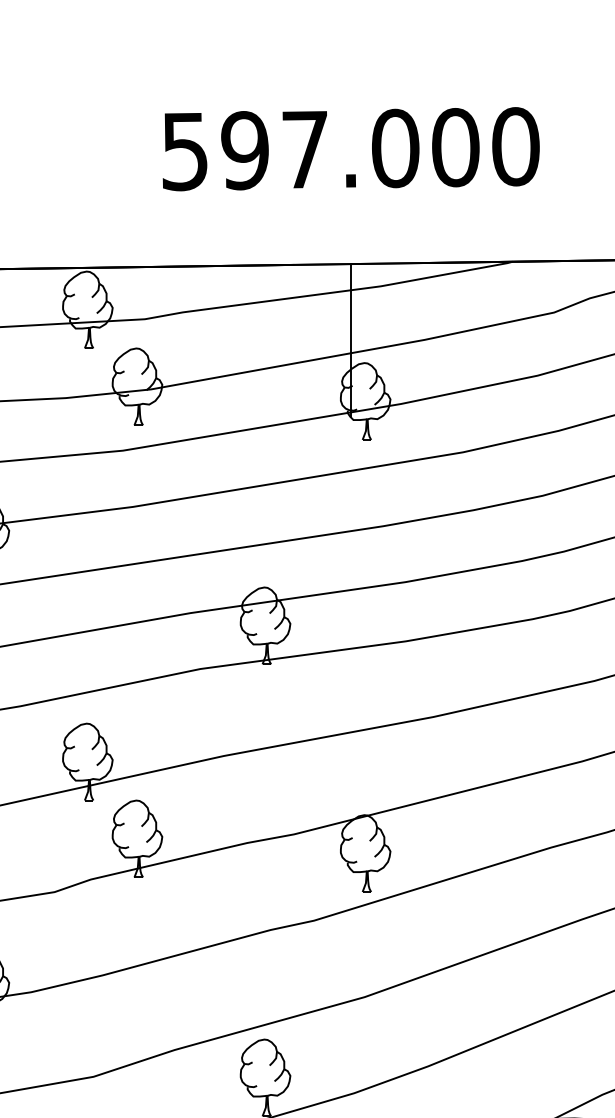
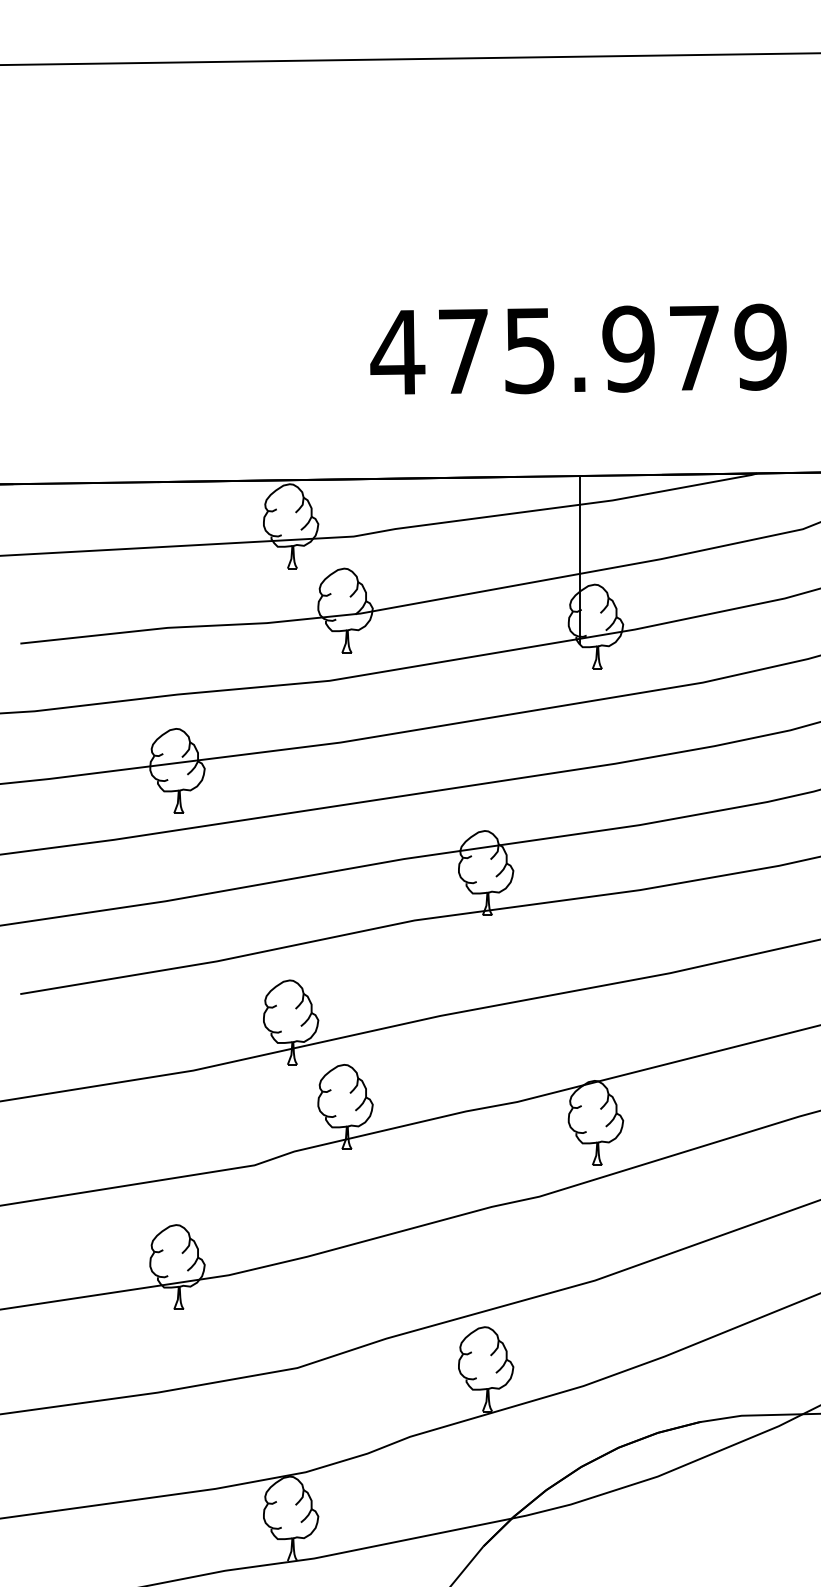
text: (349, 148) -> (578, 349), 597.000 -> 475.979

